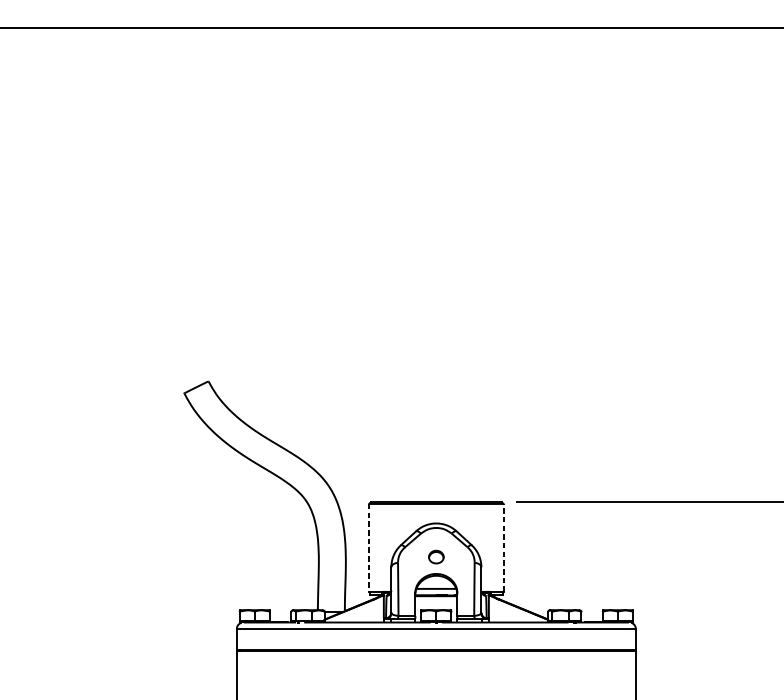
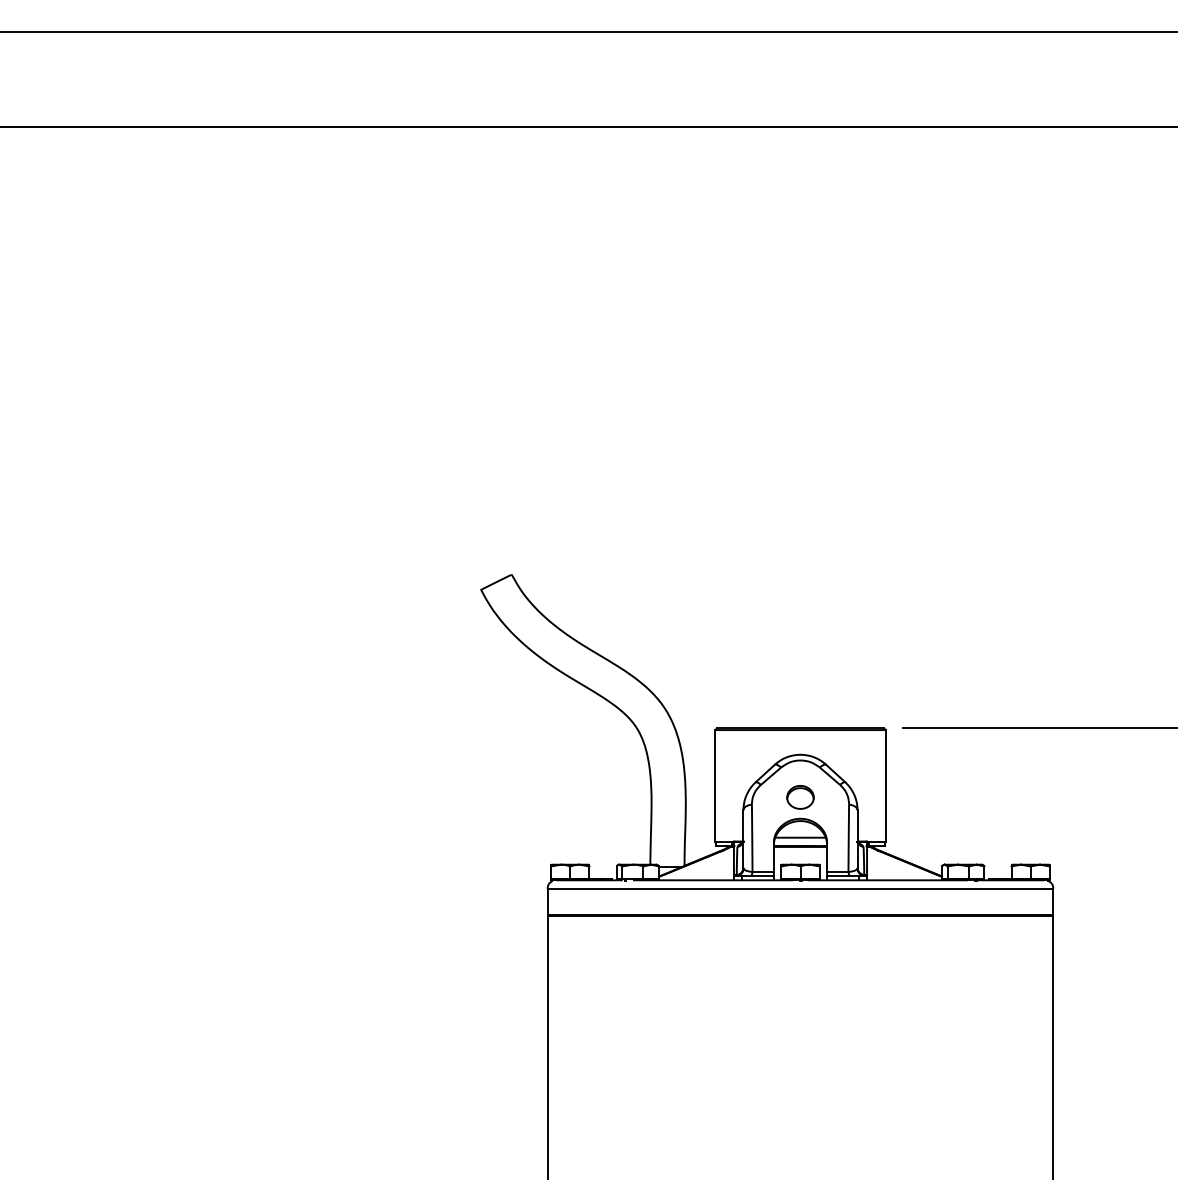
line: (369, 547) -> (715, 785), dashed -> solid
line: (503, 547) -> (885, 785), dashed -> solid
part: (436, 557) -> (800, 797), size x1.43

